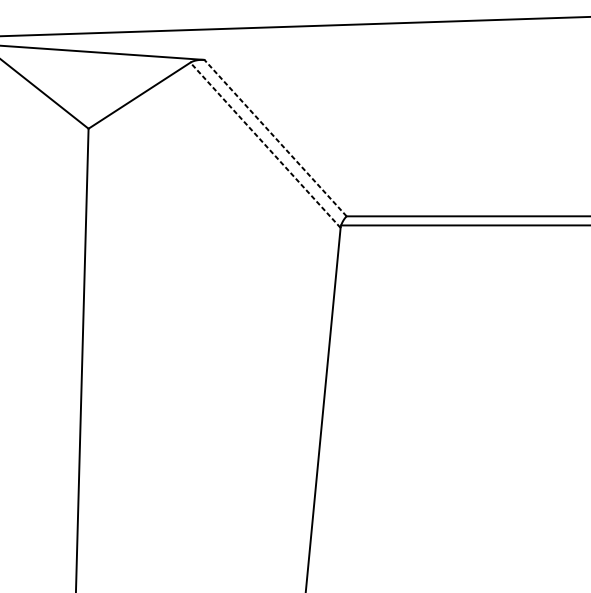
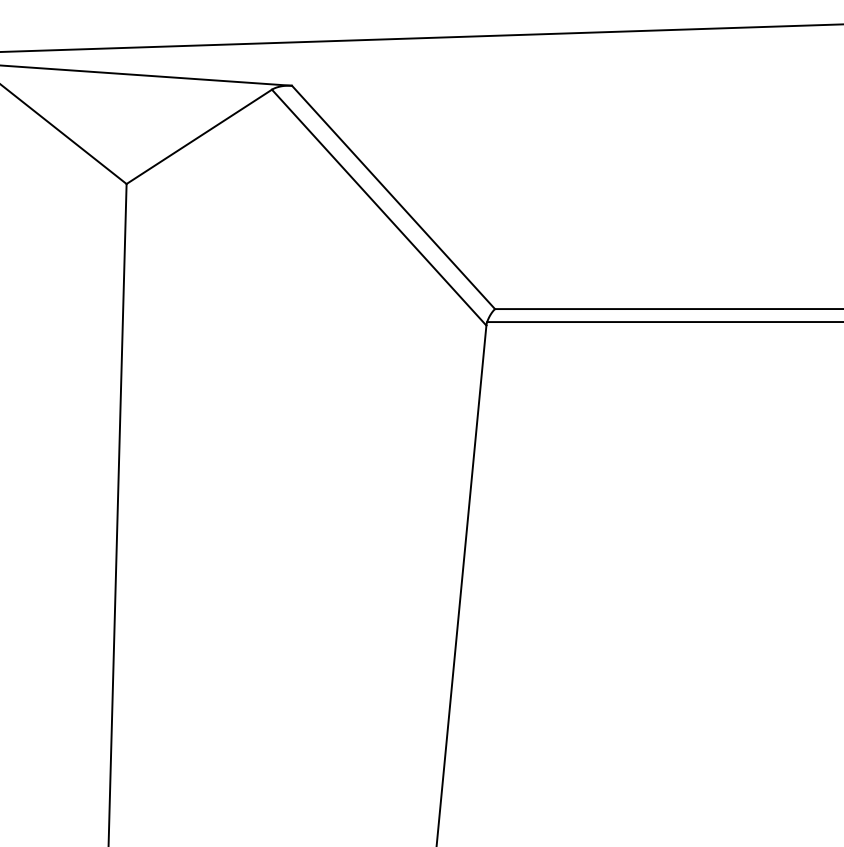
line: (275, 138) -> (393, 197), dashed -> solid
line: (265, 145) -> (378, 207), dashed -> solid

